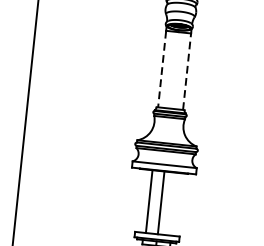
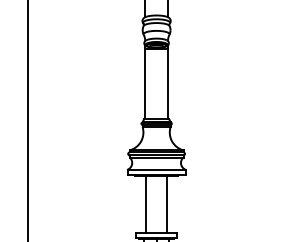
line: (162, 69) -> (145, 84), dashed -> solid
line: (186, 72) -> (167, 84), dashed -> solid
line: (161, 202) -> (167, 203), moved

